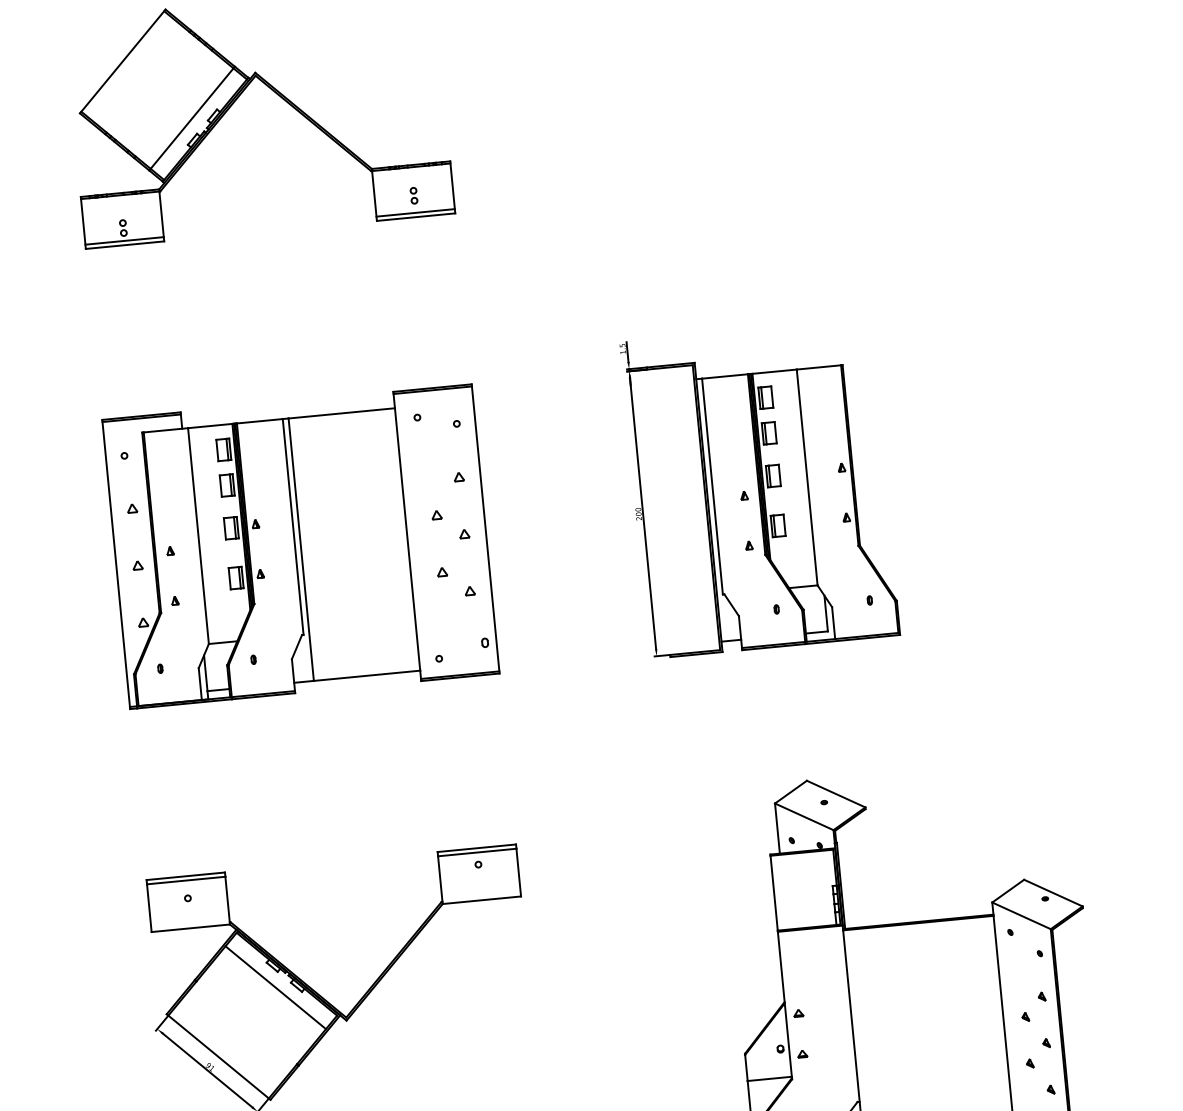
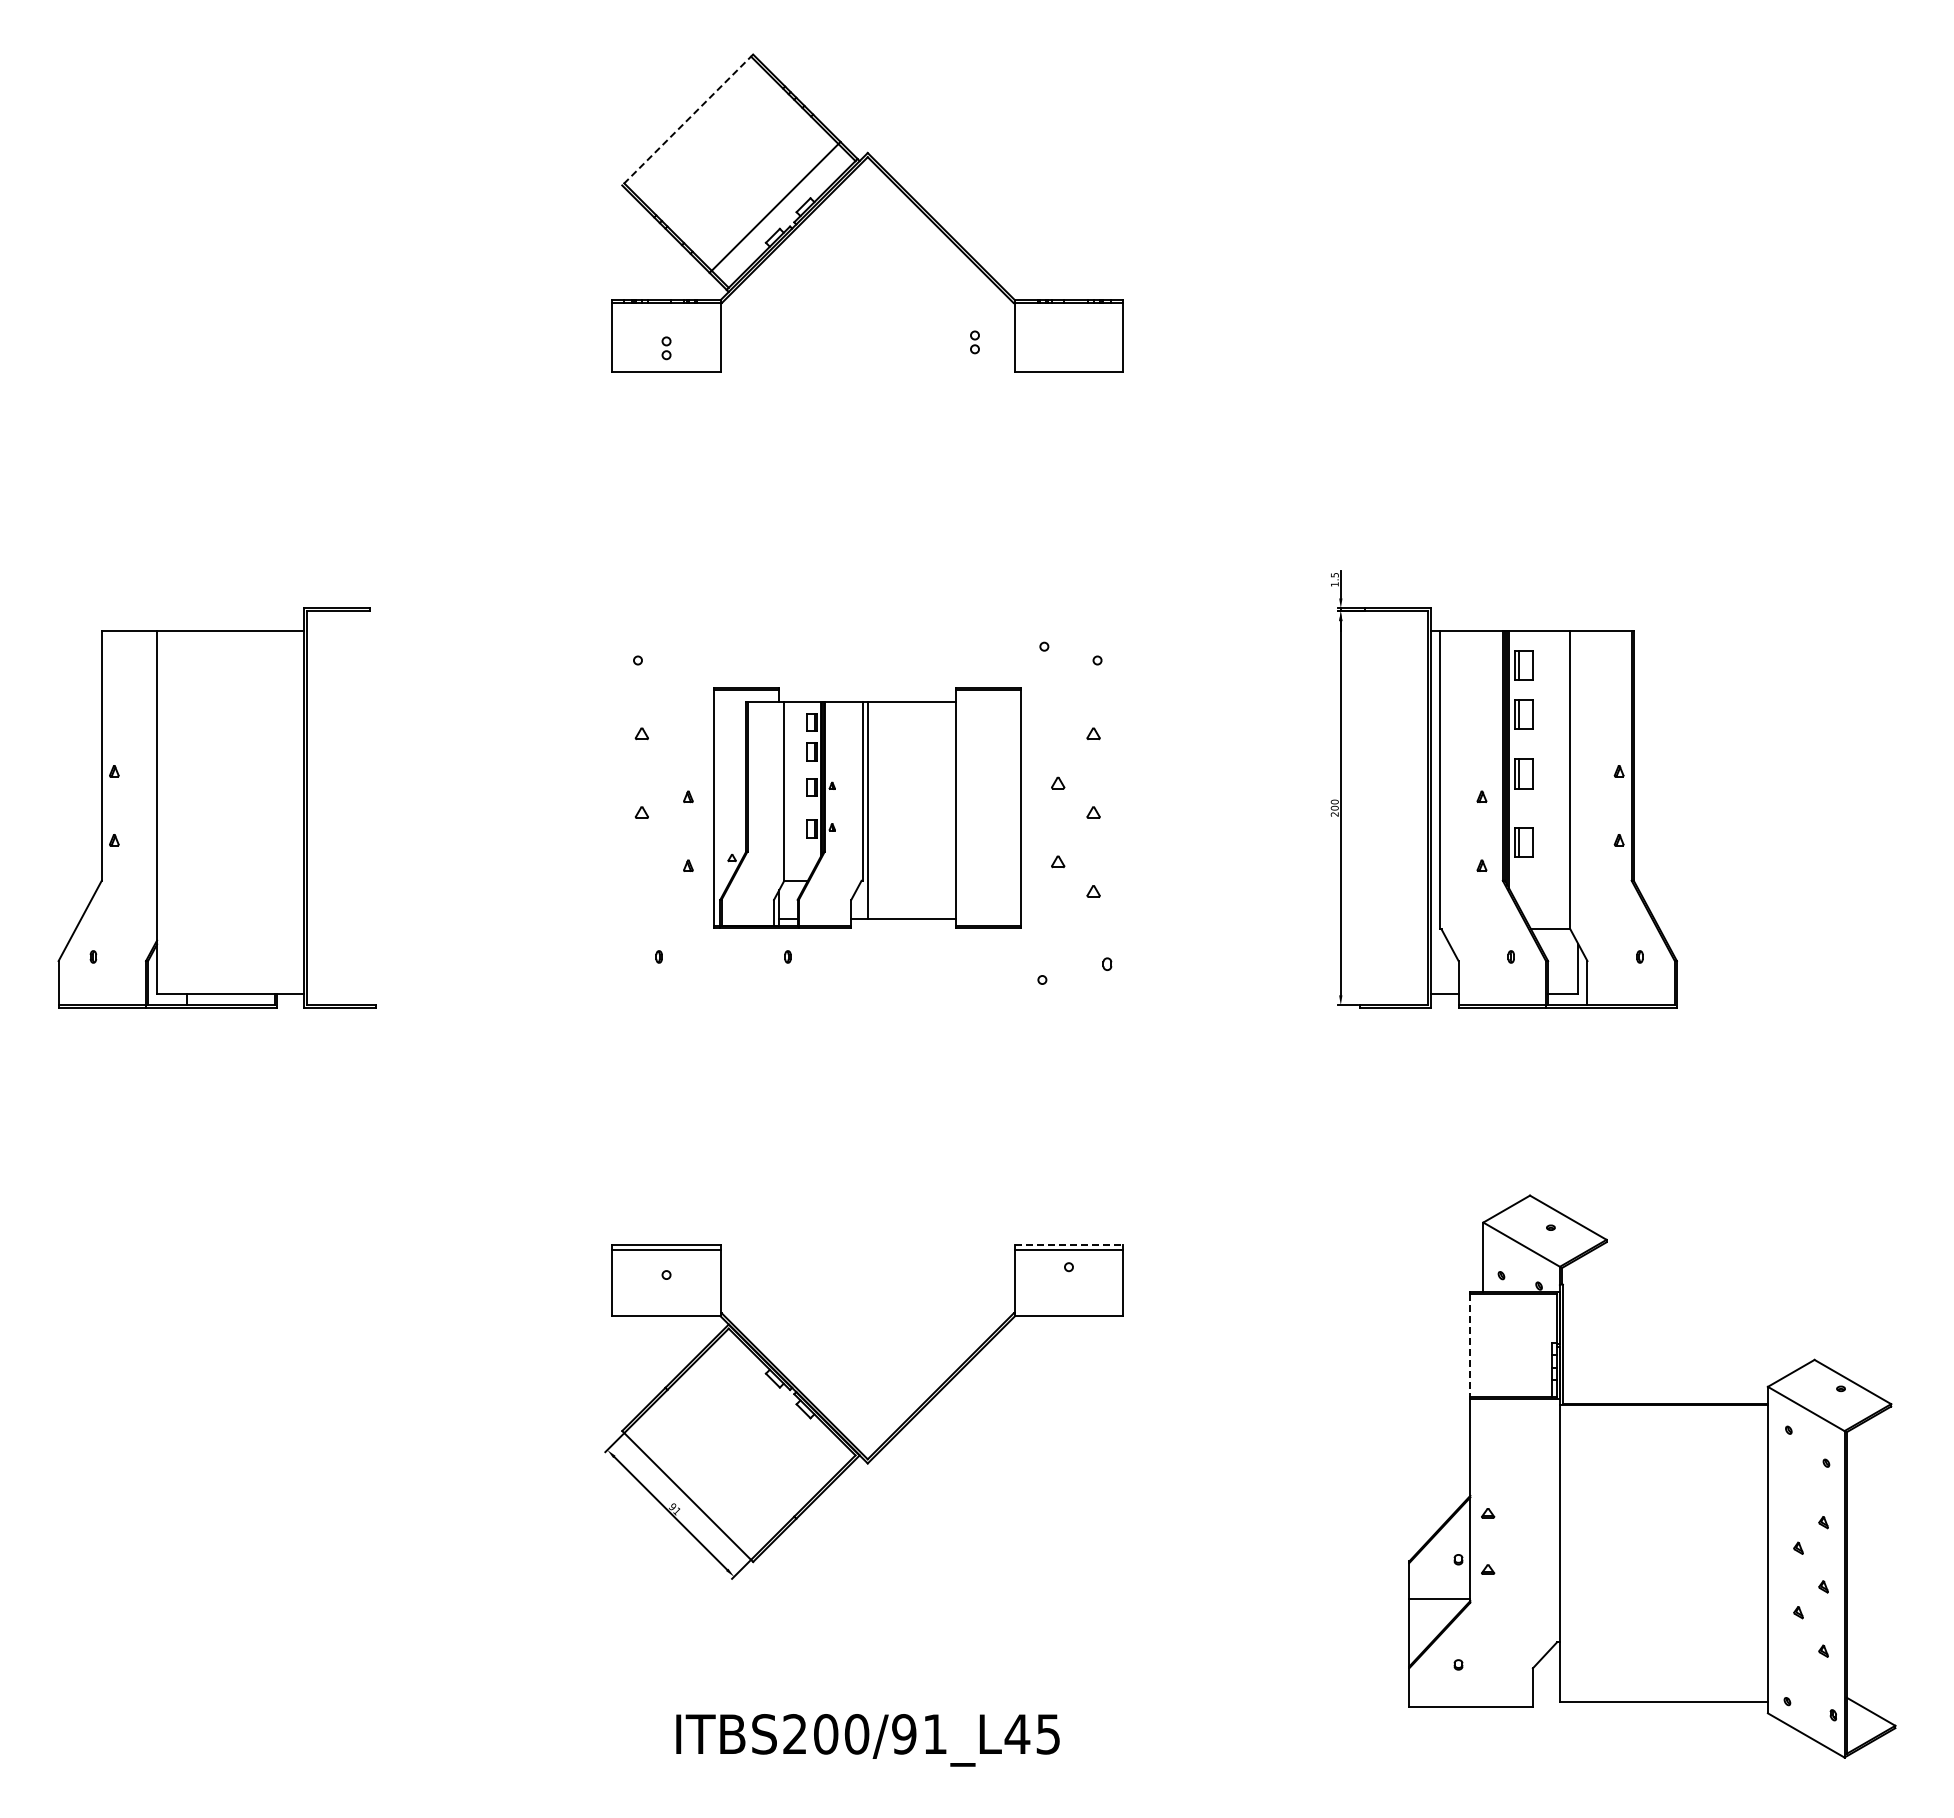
line: (122, 61) -> (687, 120), solid -> dashed
part: (413, 195) -> (974, 342), moved
line: (415, 213) -> (1068, 366), removed
line: (124, 241) -> (666, 366), removed
part: (300, 546) -> (867, 807), size x0.6
line: (477, 848) -> (1069, 1244), solid -> dashed
line: (774, 893) -> (1470, 1345), solid -> dashed
line: (275, 987) -> (774, 1408), removed

